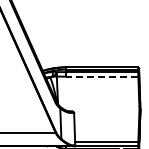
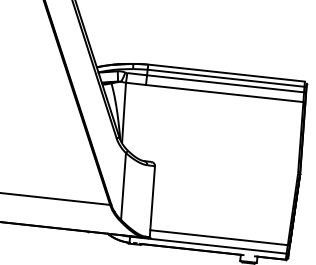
line: (101, 76) -> (223, 93), dashed -> solid

